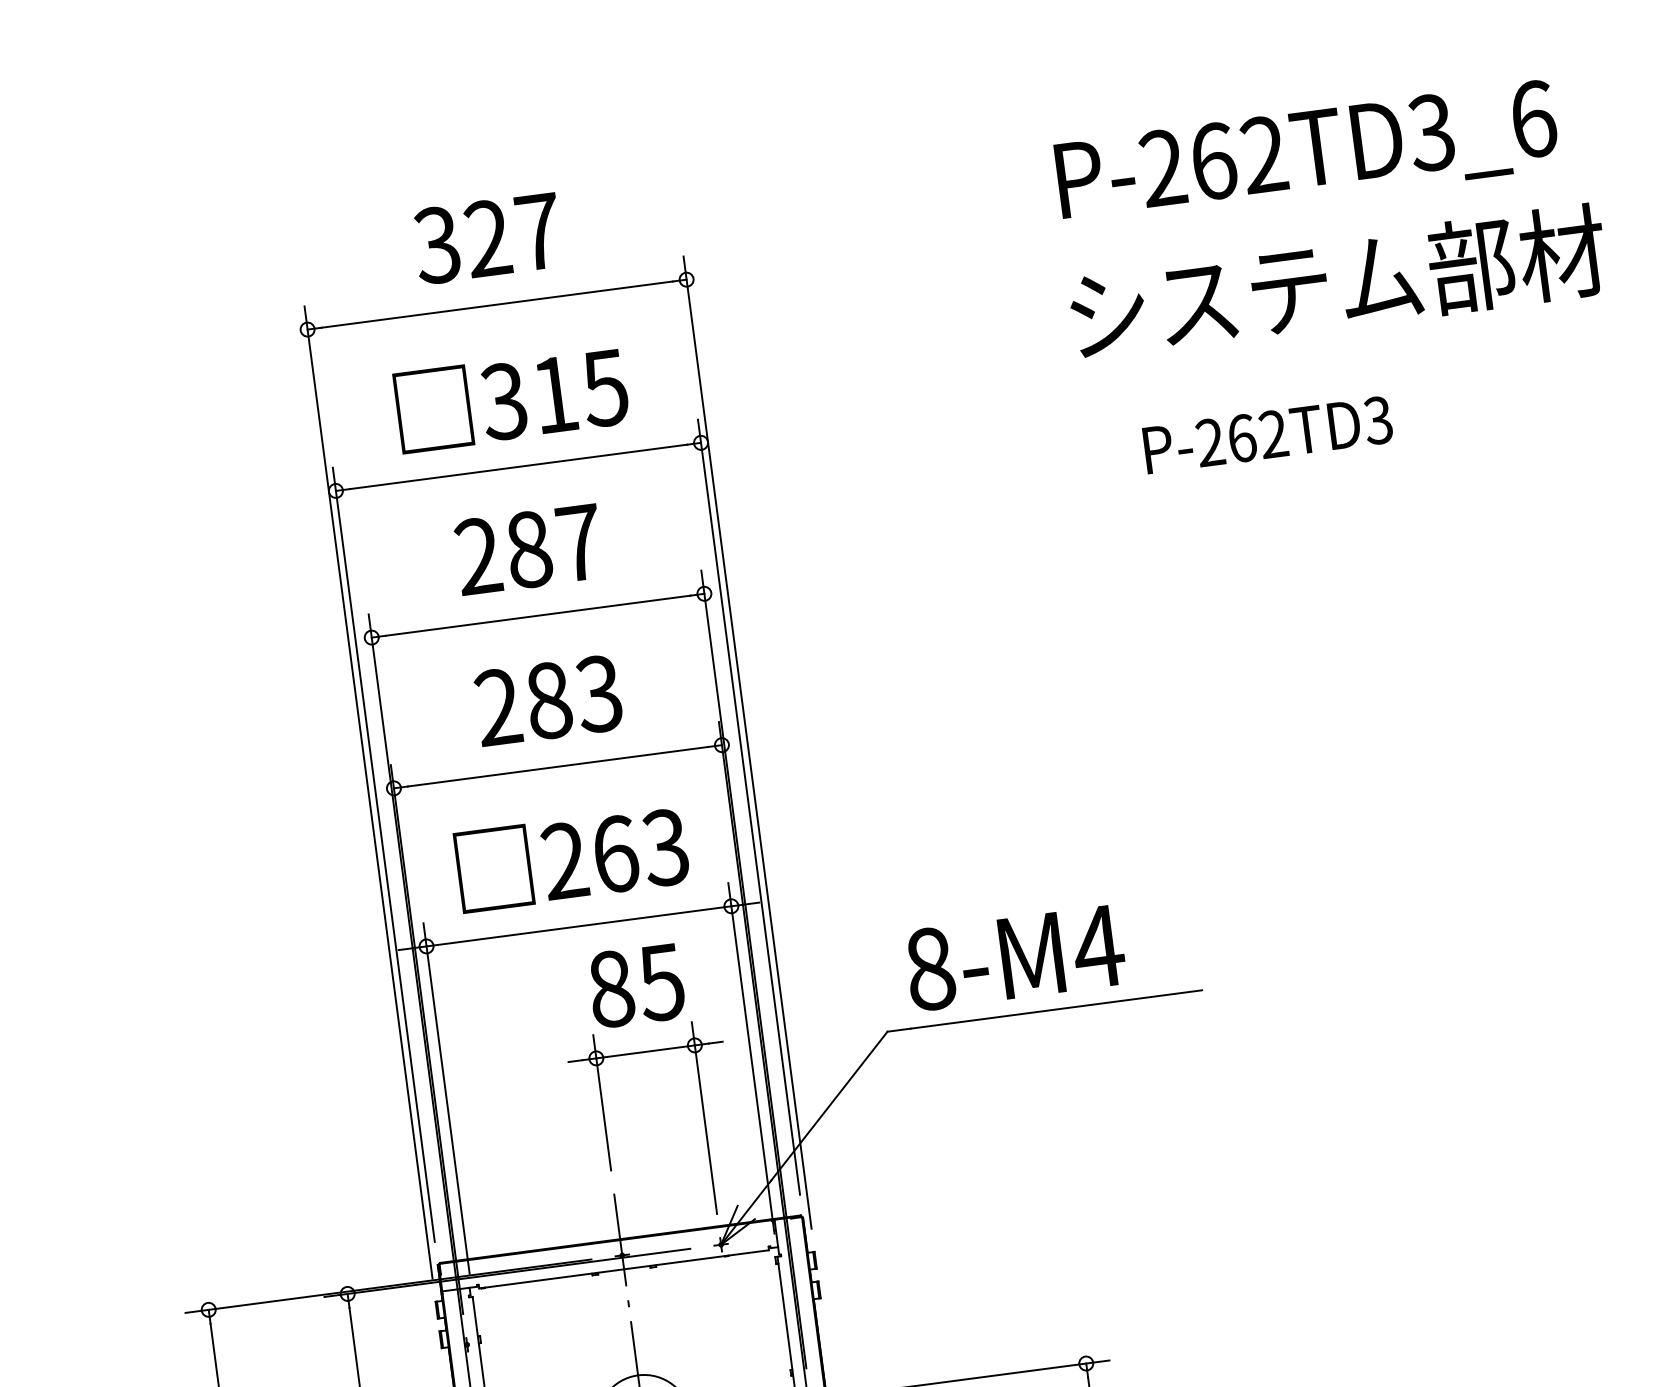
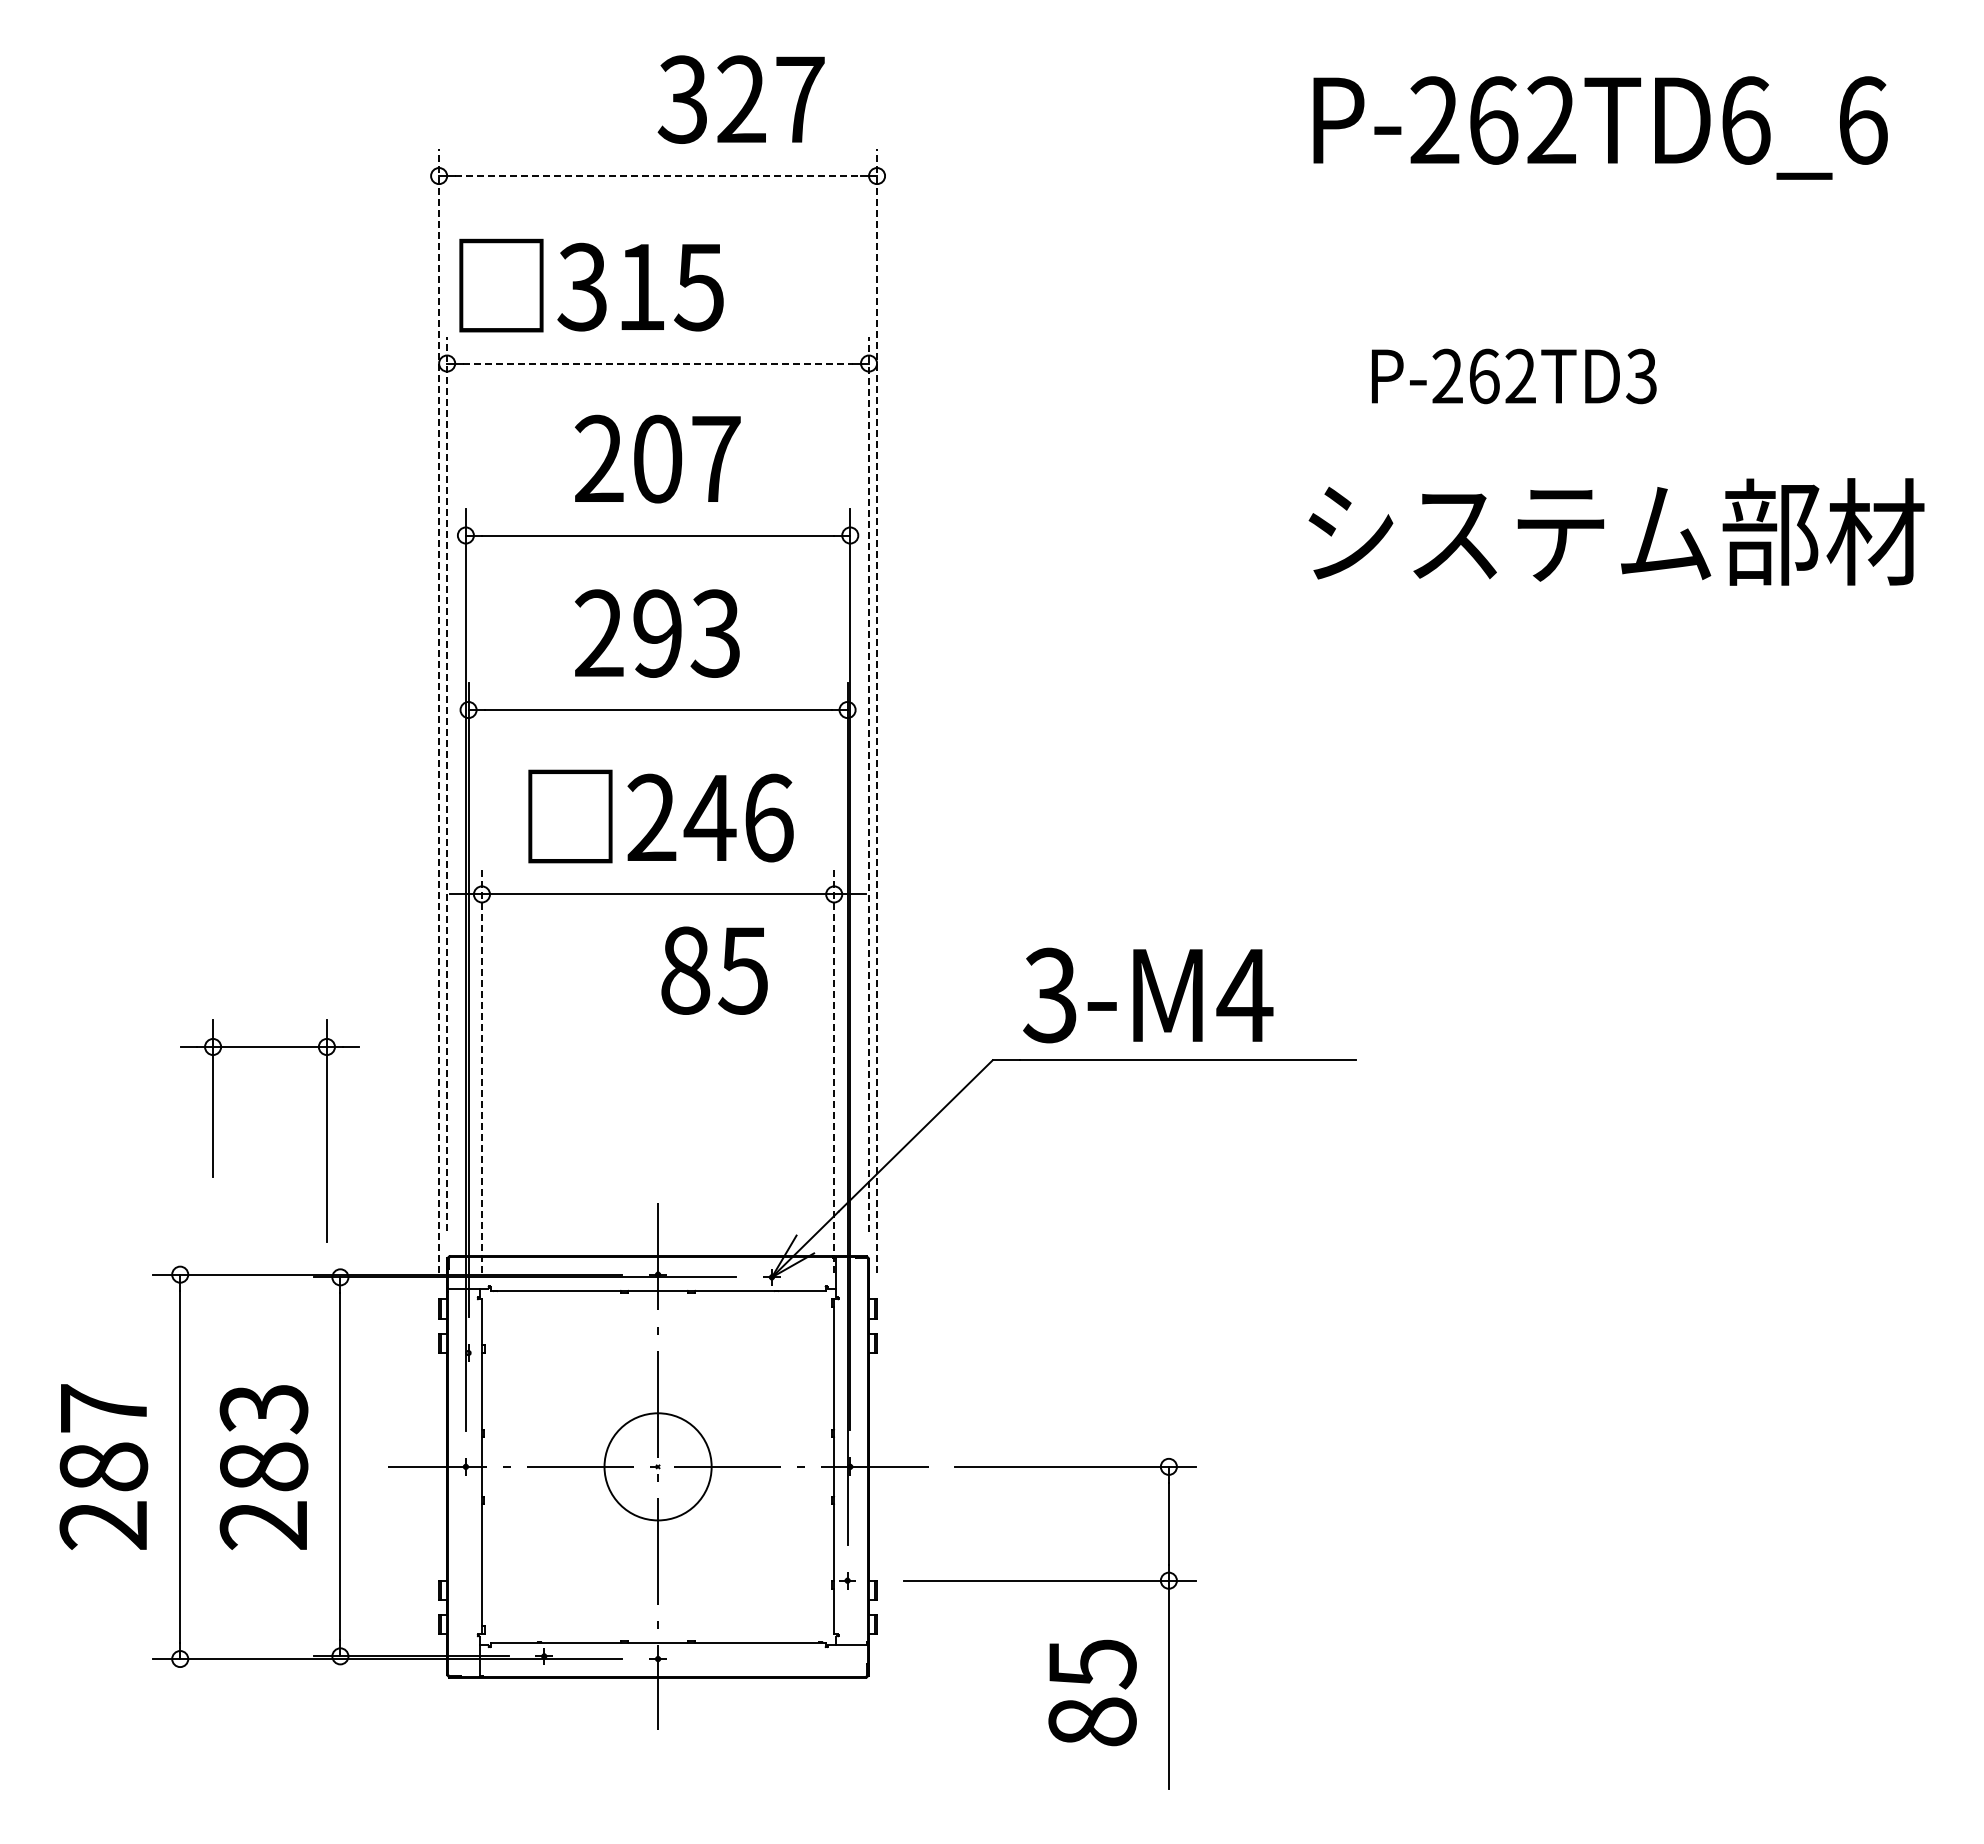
text: (1431, 132) -> (1745, 120), P-262TD3_6 -> P-262TD6_6
text: (487, 238) -> (740, 99), moved
text: (1338, 282) -> (1616, 531), moved
line: (497, 304) -> (658, 176), solid -> dashed
text: (511, 399) -> (591, 285), moved
text: (1268, 435) -> (1514, 376), moved
line: (518, 466) -> (658, 363), solid -> dashed
text: (528, 549) -> (657, 458), 287 -> 207
text: (548, 700) -> (657, 633), 283 -> 293
line: (747, 742) -> (877, 710), solid -> dashed
line: (368, 792) -> (439, 710), solid -> dashed
line: (749, 807) -> (869, 784), solid -> dashed
text: (639, 850) -> (738, 817), 263 -> 246
line: (384, 854) -> (447, 783), solid -> dashed
text: (930, 969) -> (1050, 995), 8-M4 -> 3-M4
line: (751, 1058) -> (834, 1070), solid -> dashed
line: (446, 1098) -> (481, 1070), solid -> dashed
part: (606, 1130) -> (213, 1130), moved

